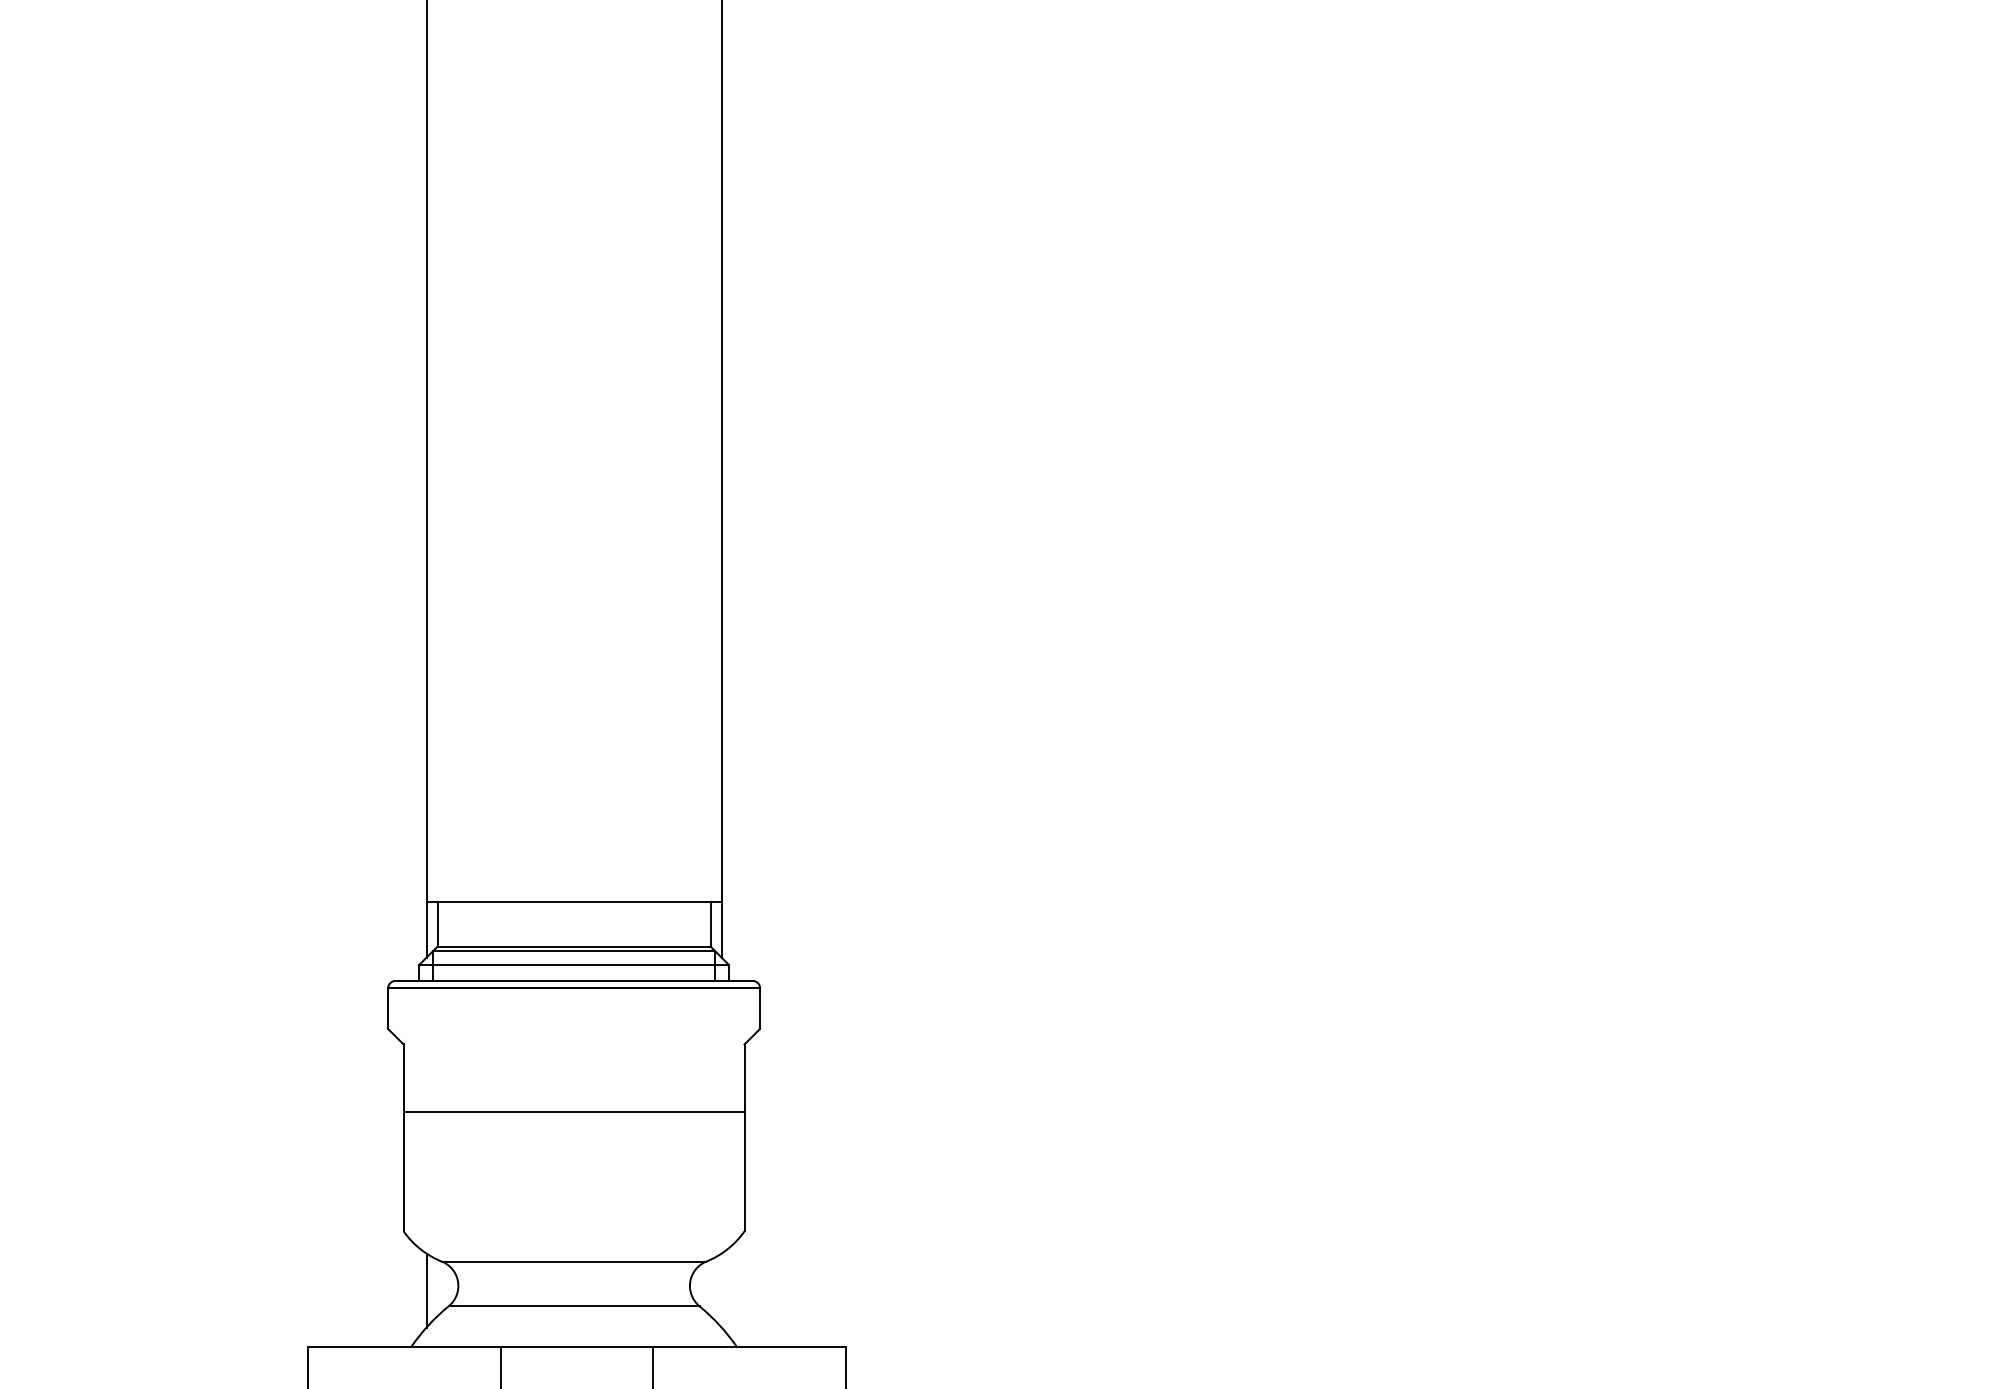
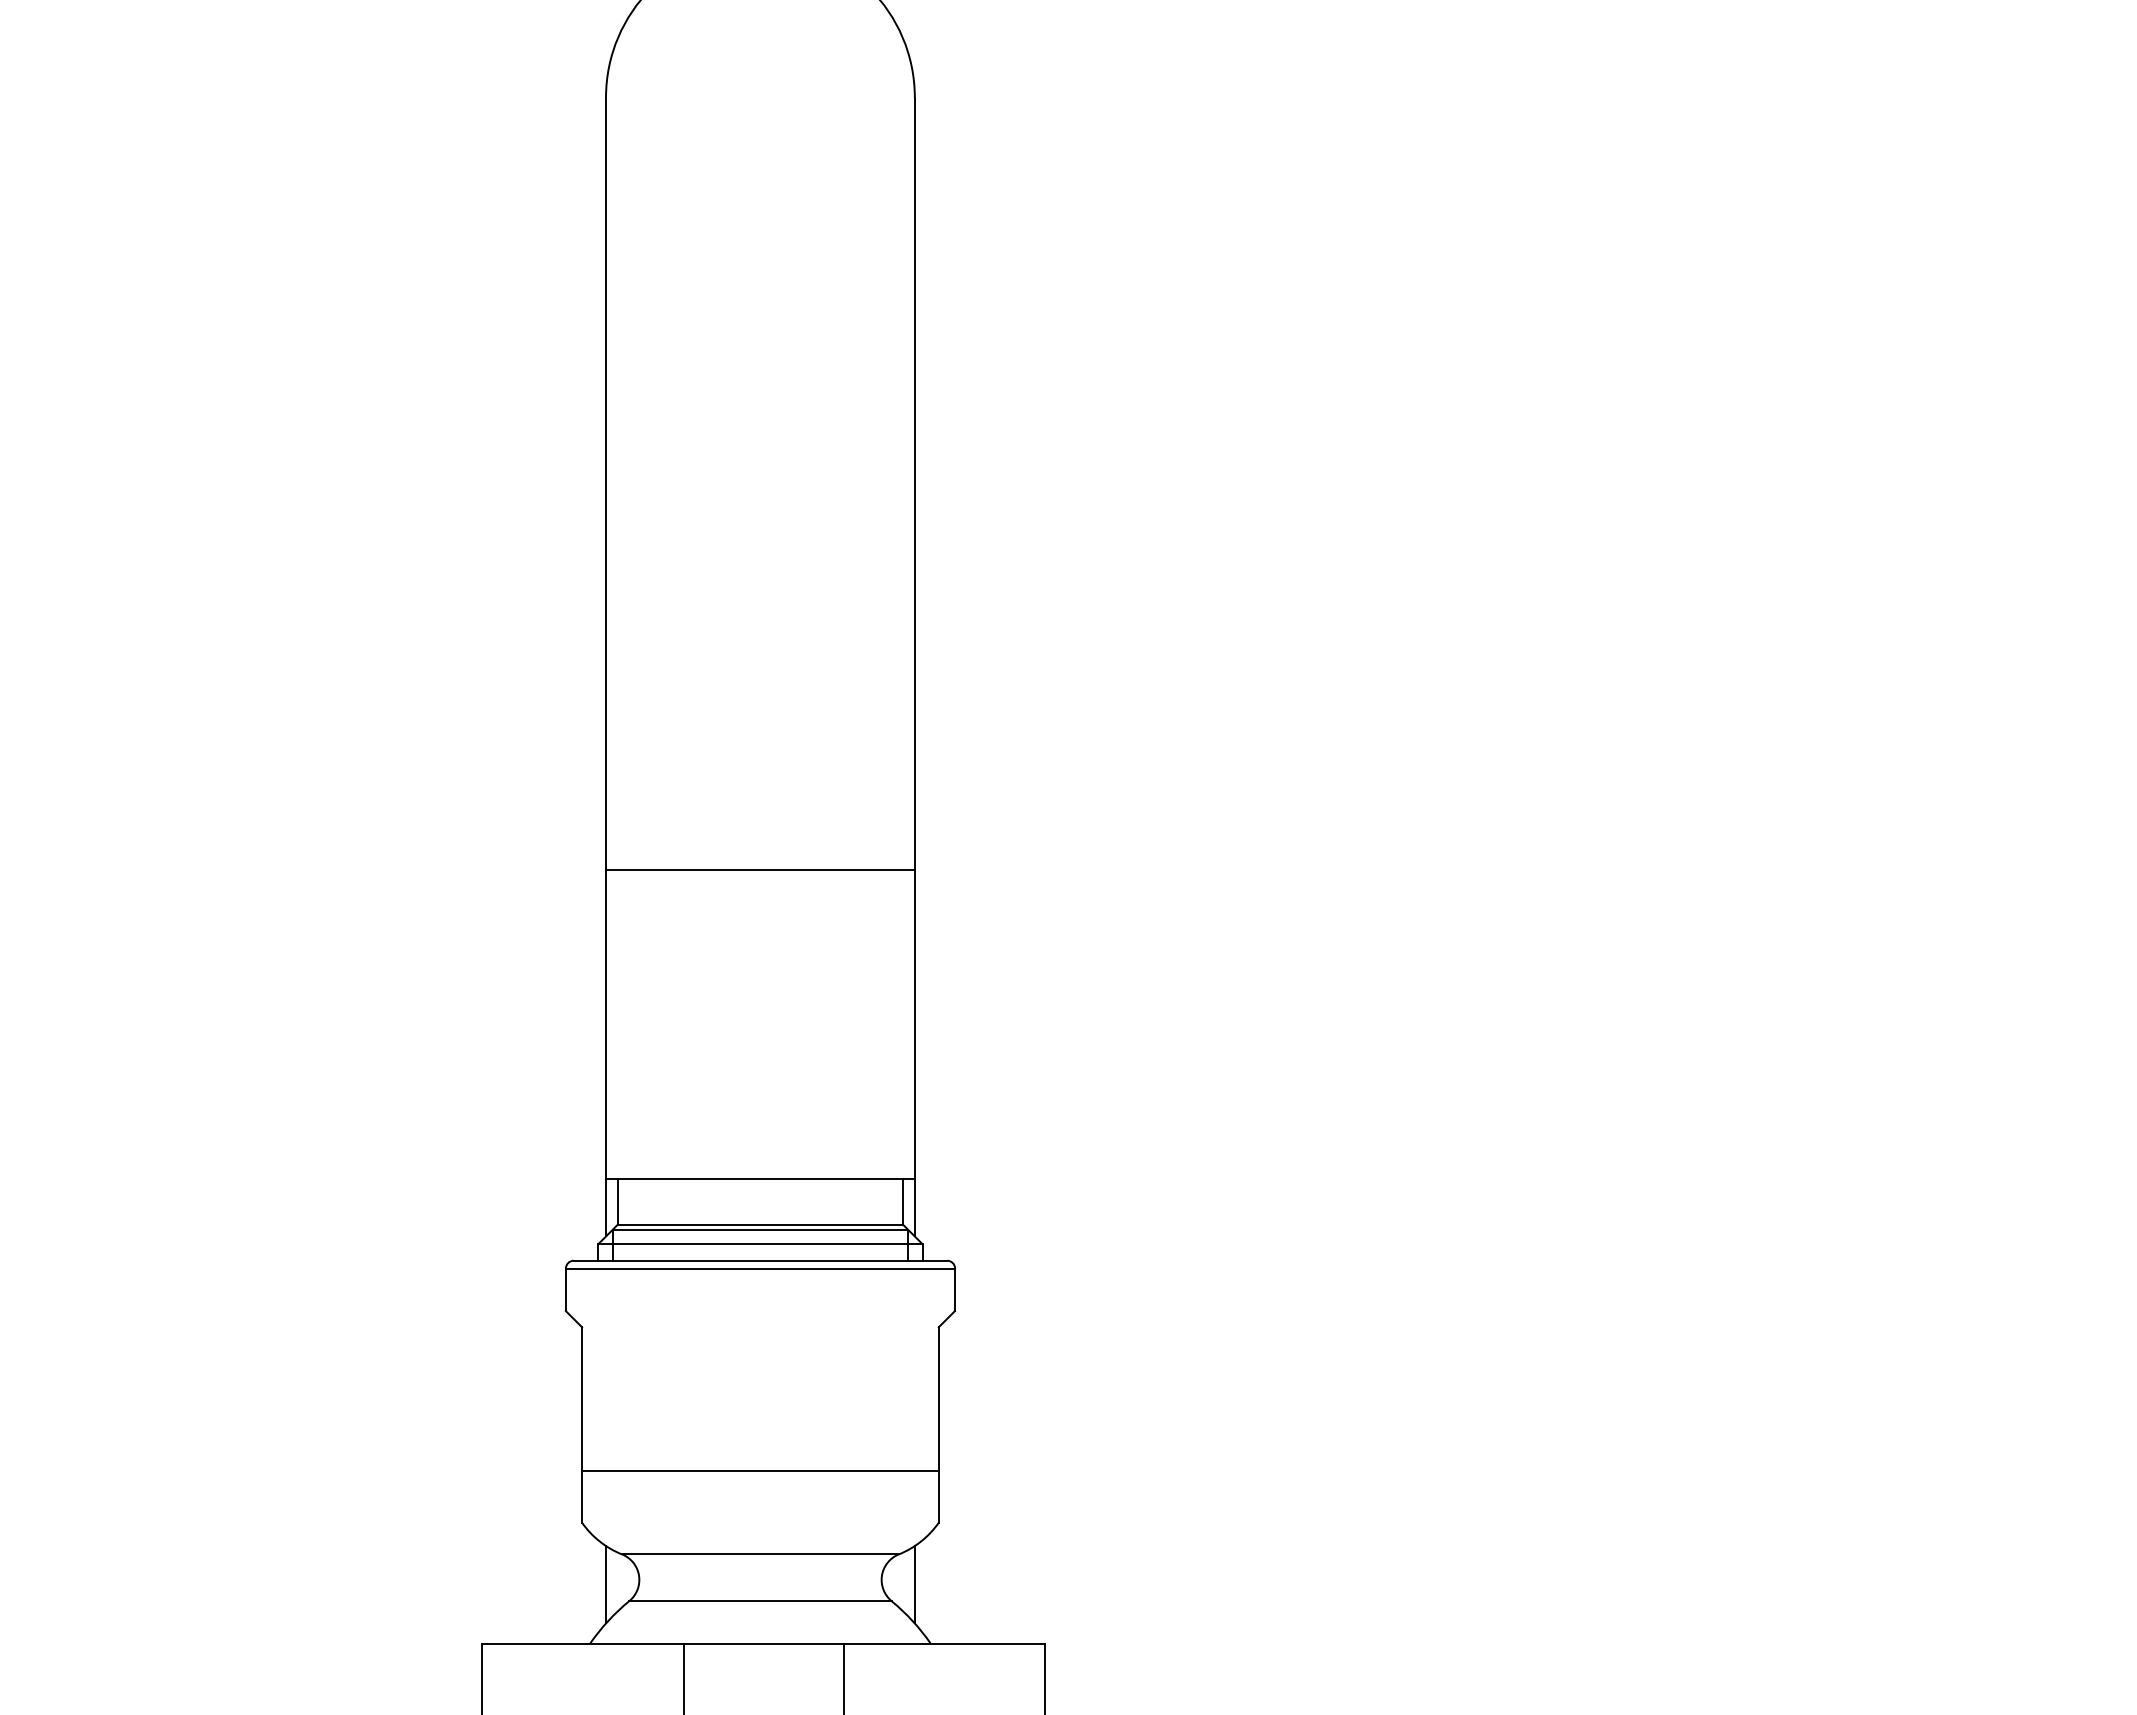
line: (574, 606) -> (760, 869), added
line: (574, 1112) -> (760, 1471), moved
line: (721, 1290) -> (914, 1584), added

